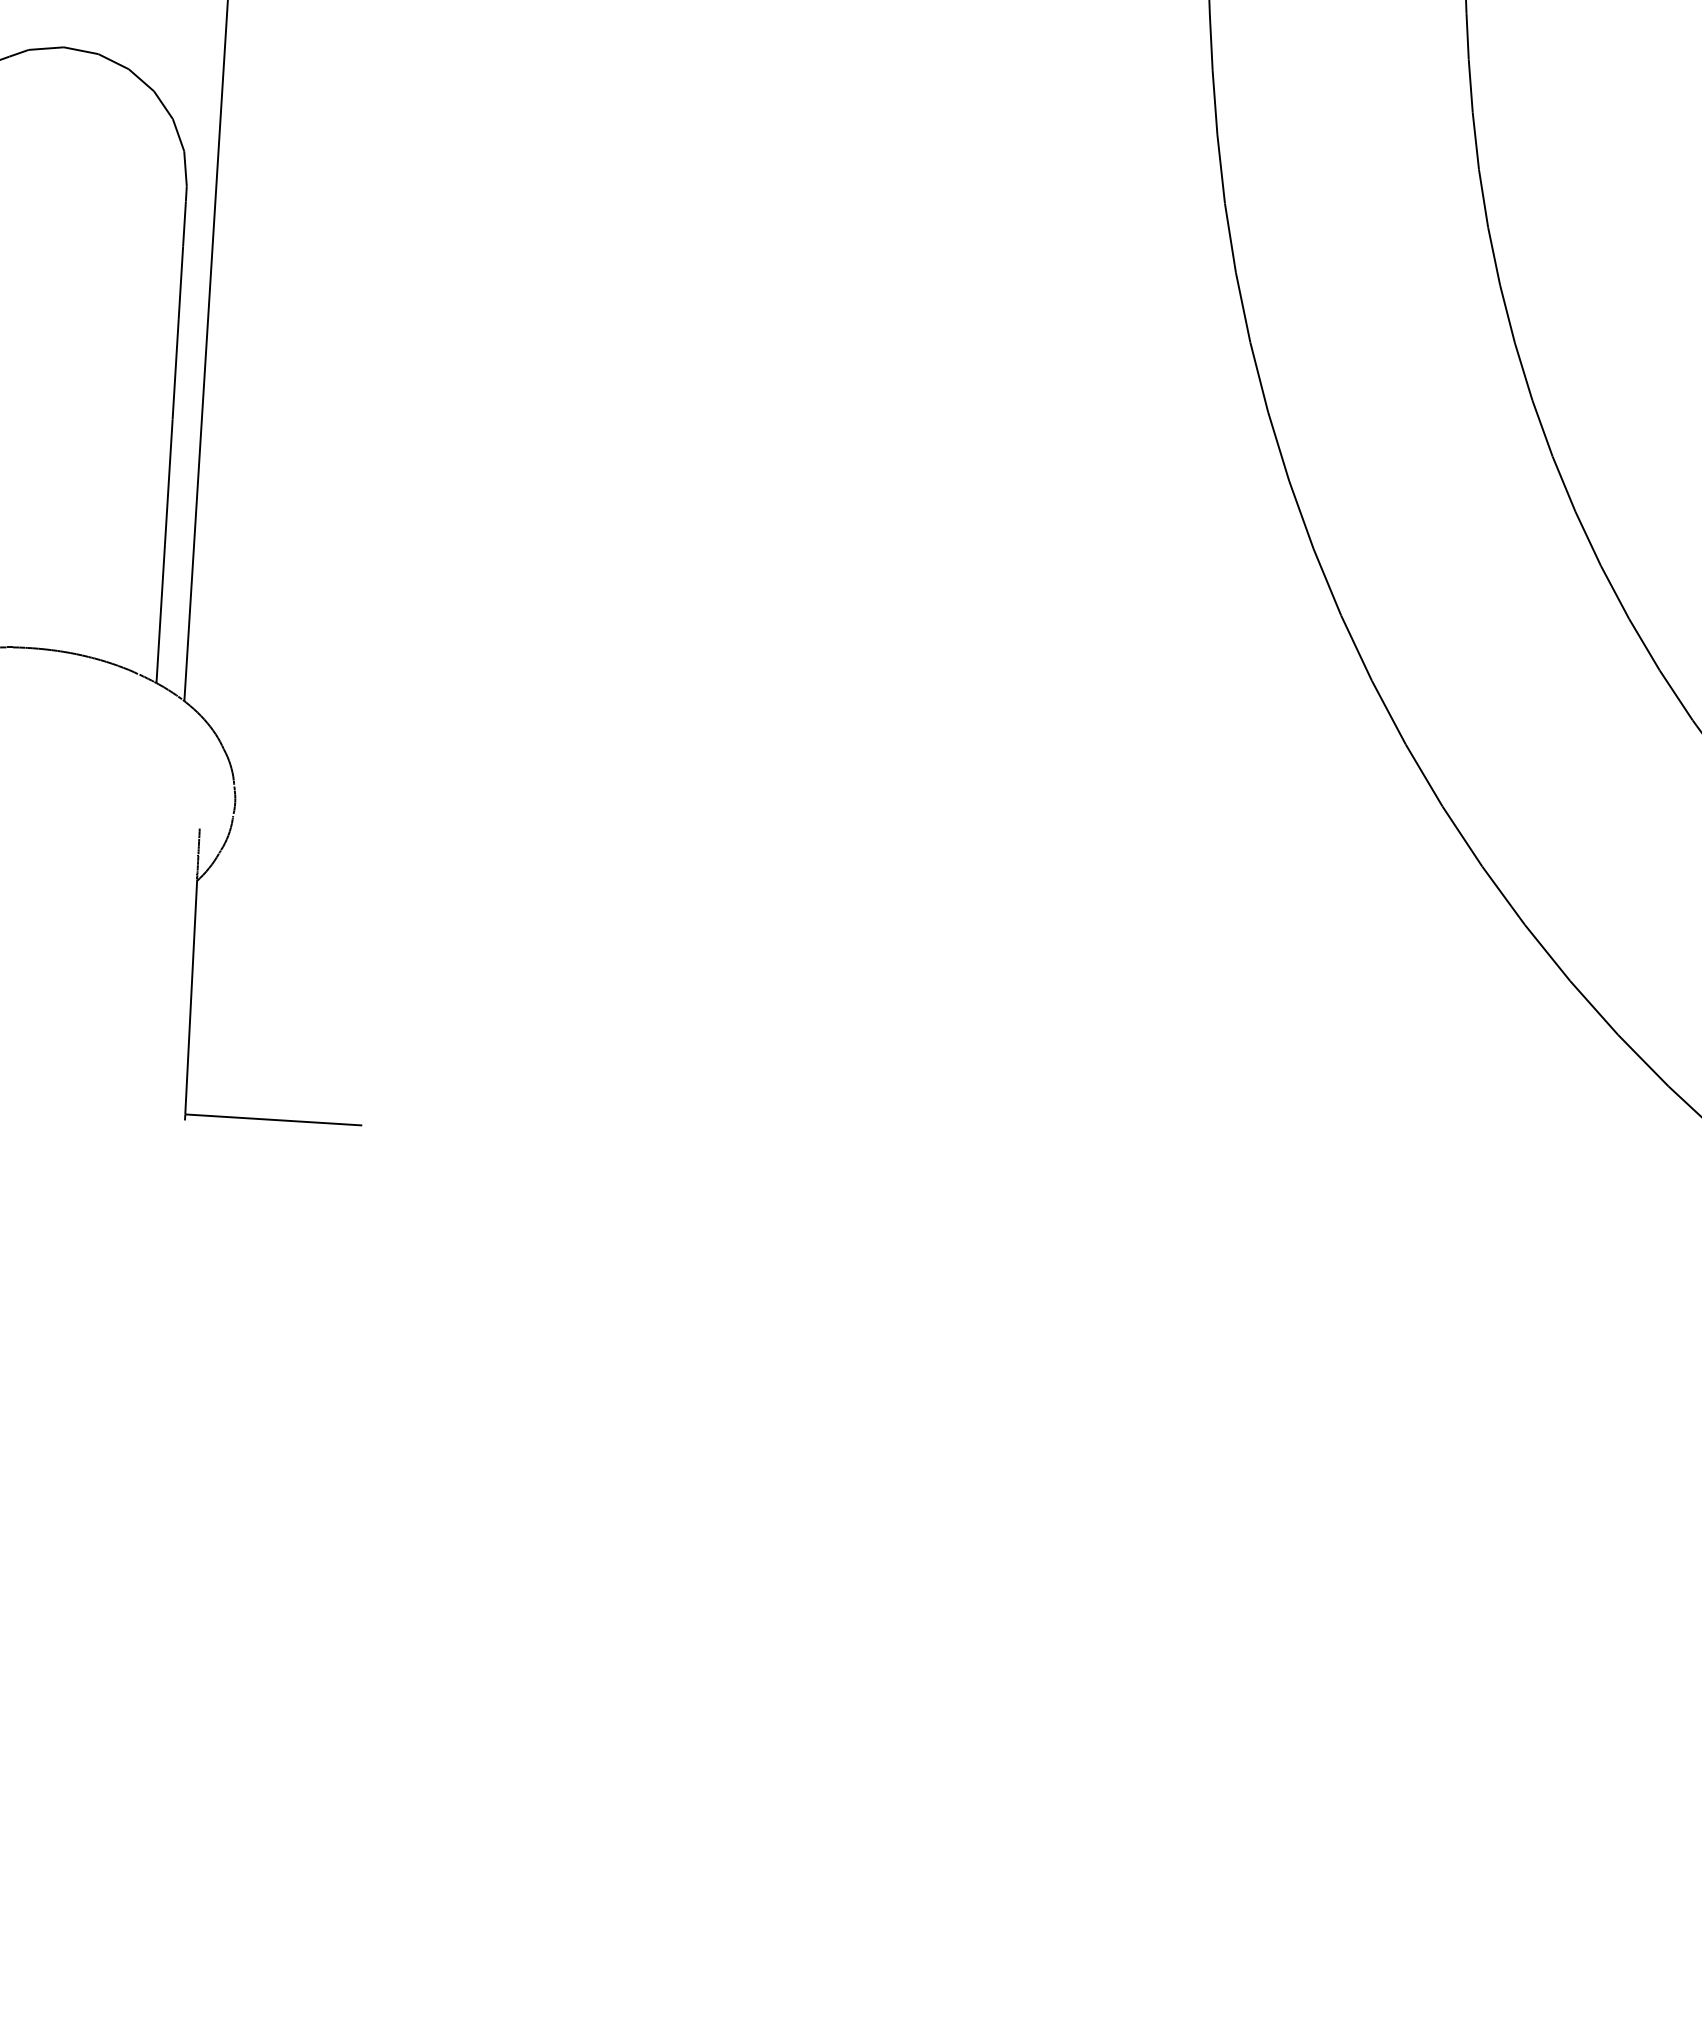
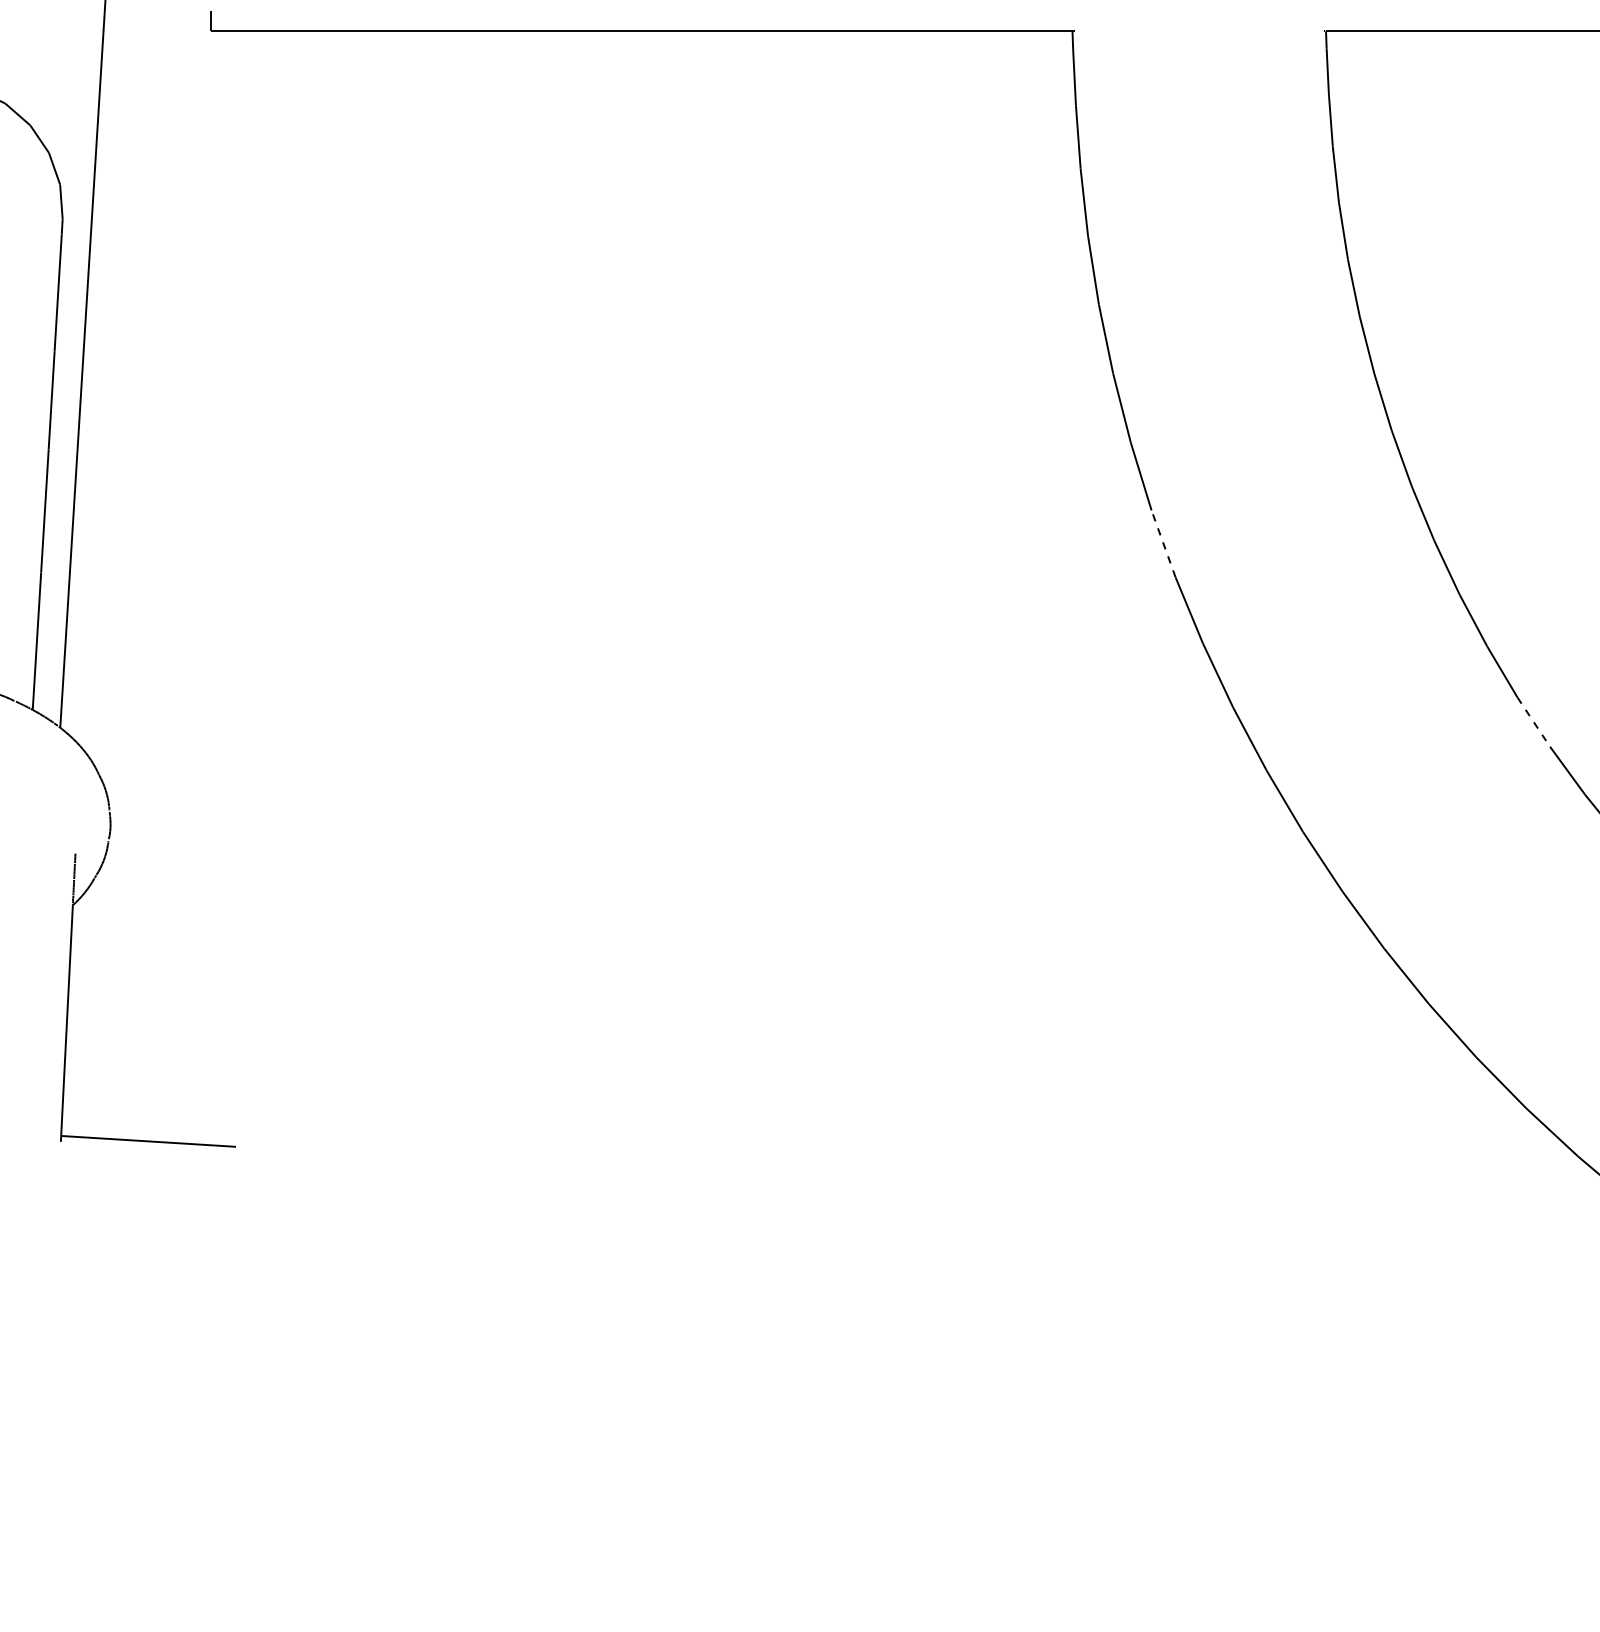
line: (1301, 514) -> (1163, 543), solid -> dashed
line: (1676, 695) -> (1534, 722), solid -> dashed

